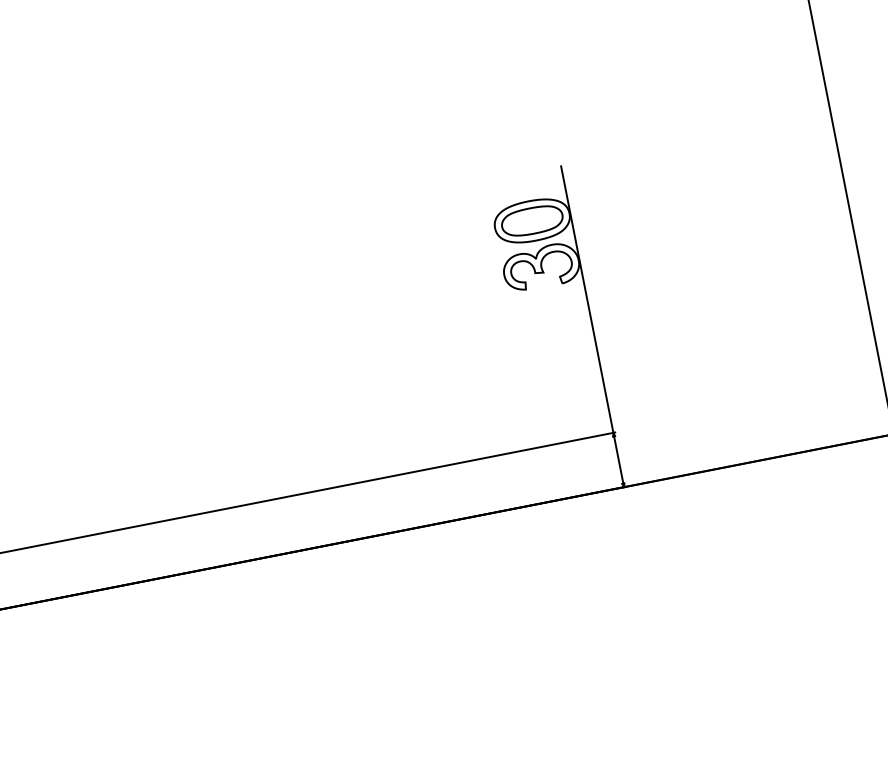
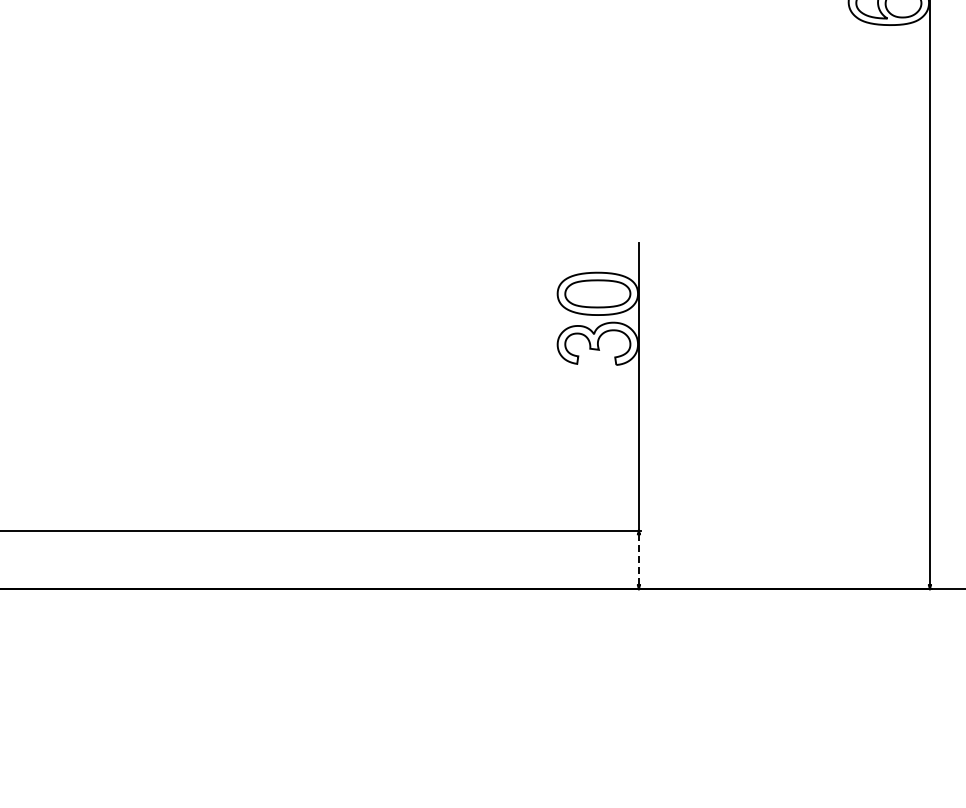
line: (618, 459) -> (638, 559), solid -> dashed

